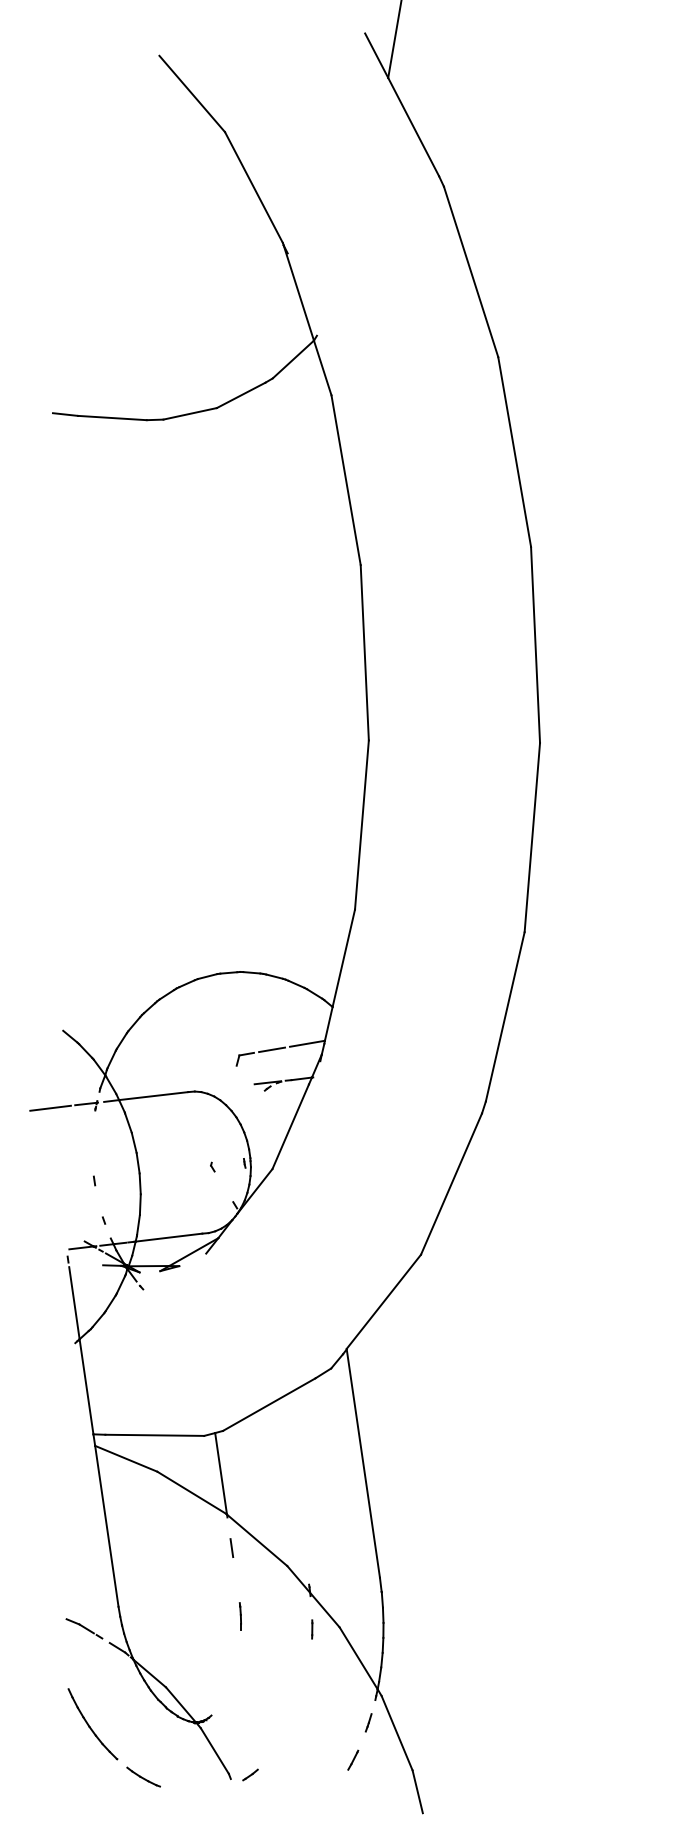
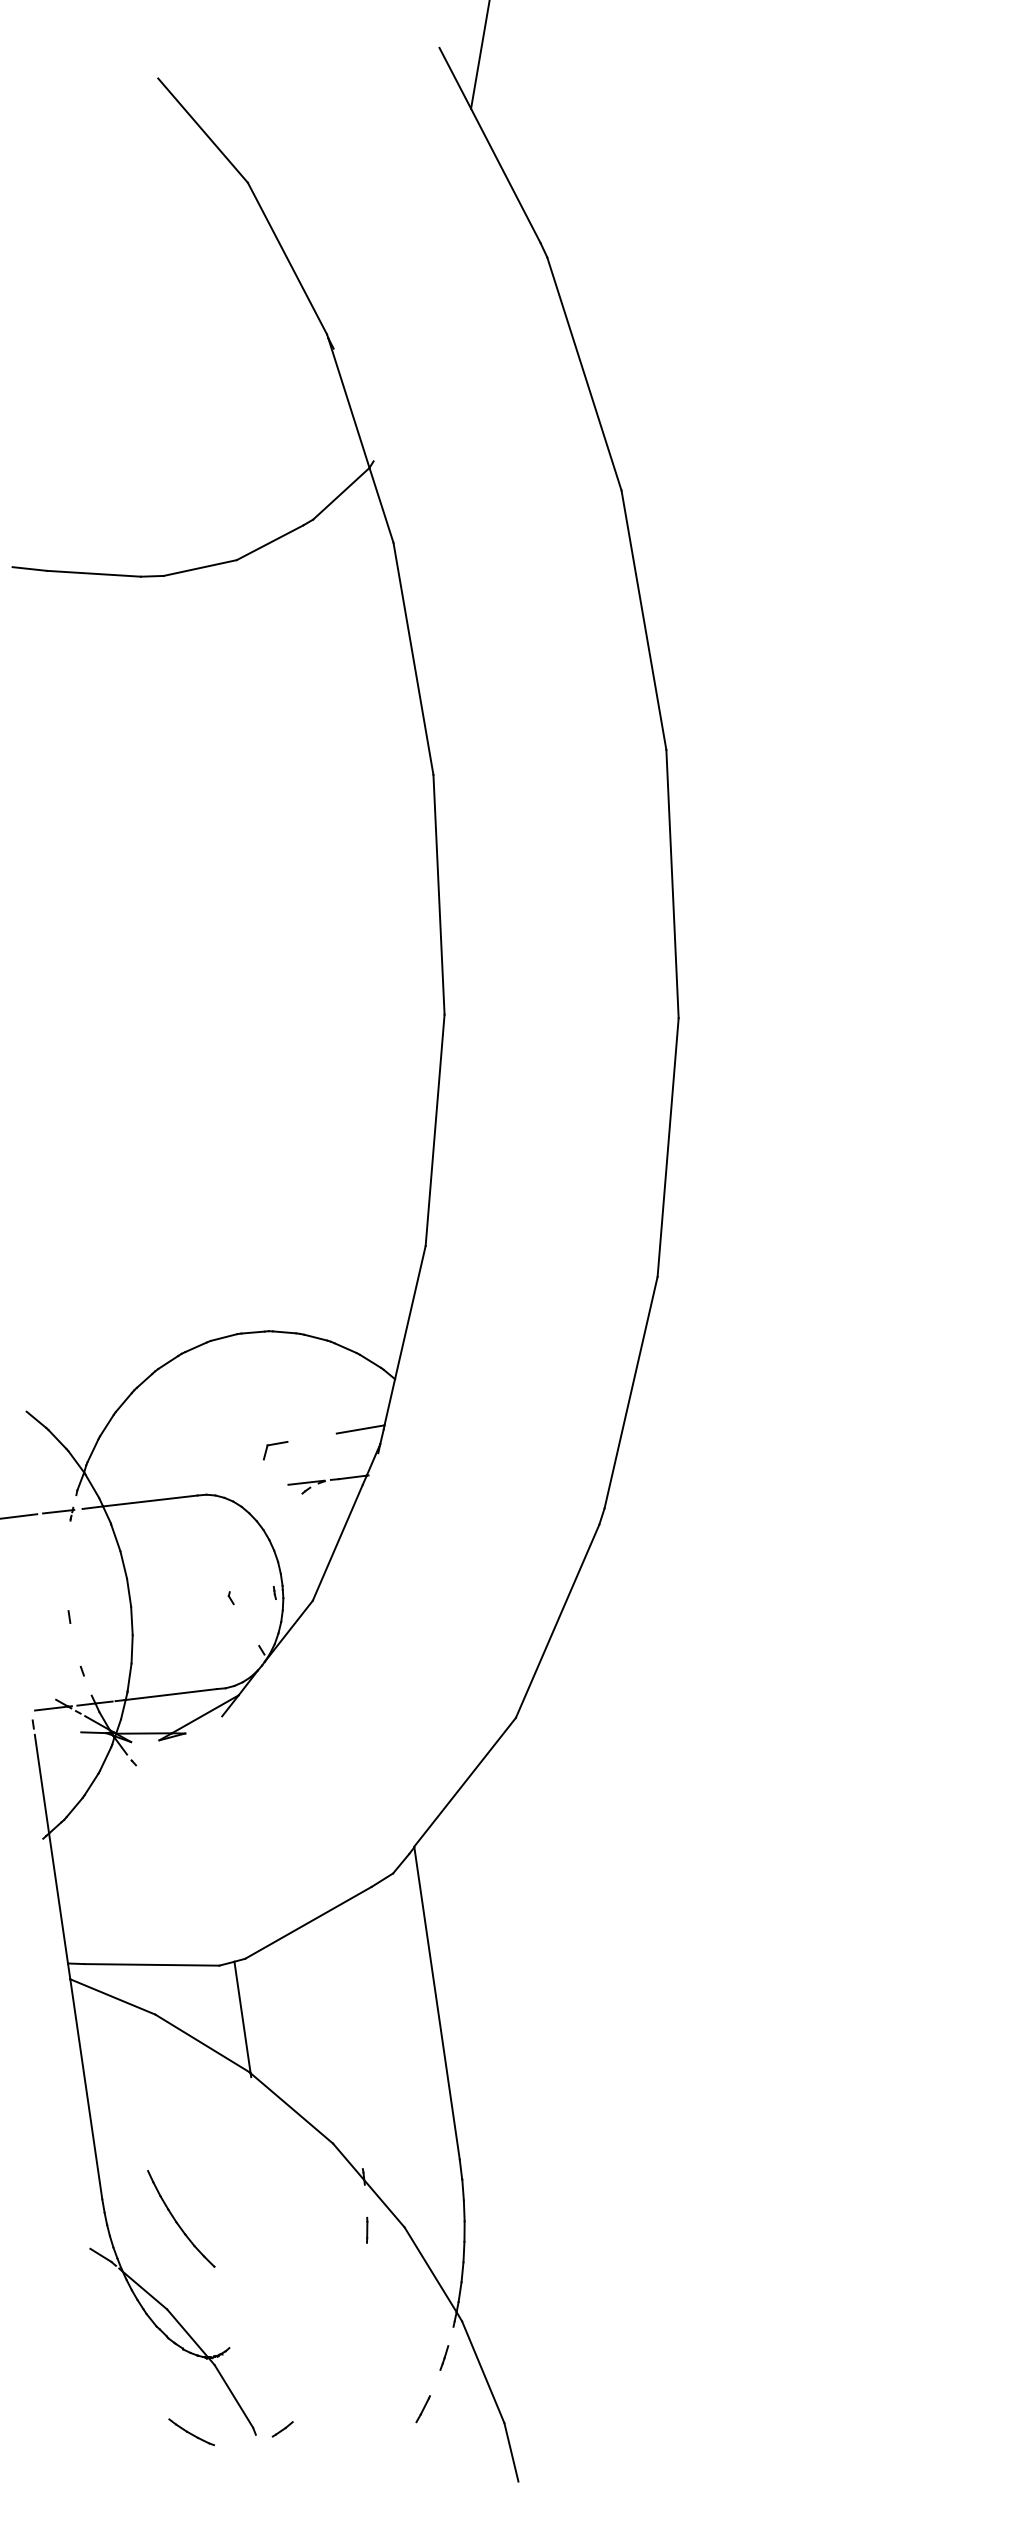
line: (271, 1049) -> (311, 1437), removed
line: (232, 1547) -> (257, 2118), removed
line: (240, 1616) -> (268, 2212), removed
part: (84, 1628) -> (55, 2229), removed
part: (93, 1723) -> (181, 2218), moved
part: (143, 1777) -> (191, 2432), moved

